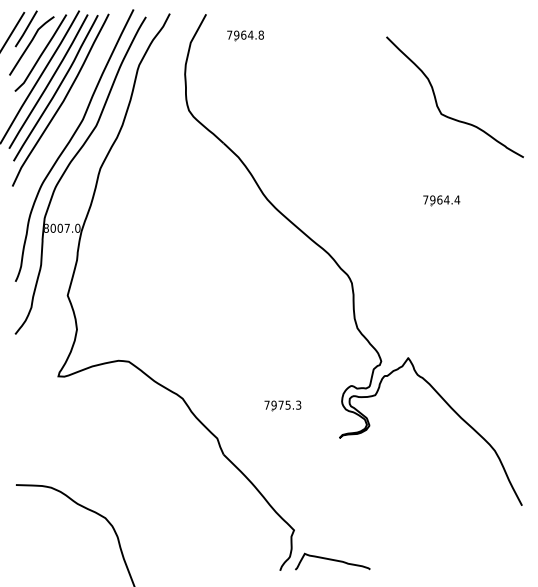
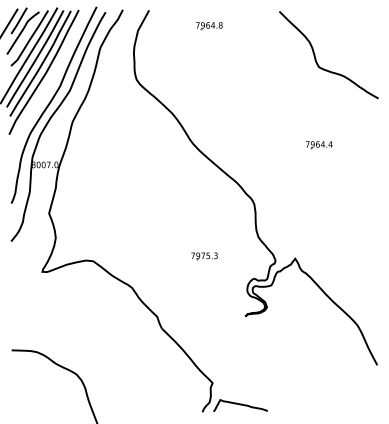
part: (245, 35) -> (209, 25), moved
curve: (437, 102) -> (316, 58), moved
part: (282, 405) -> (204, 256), moved

